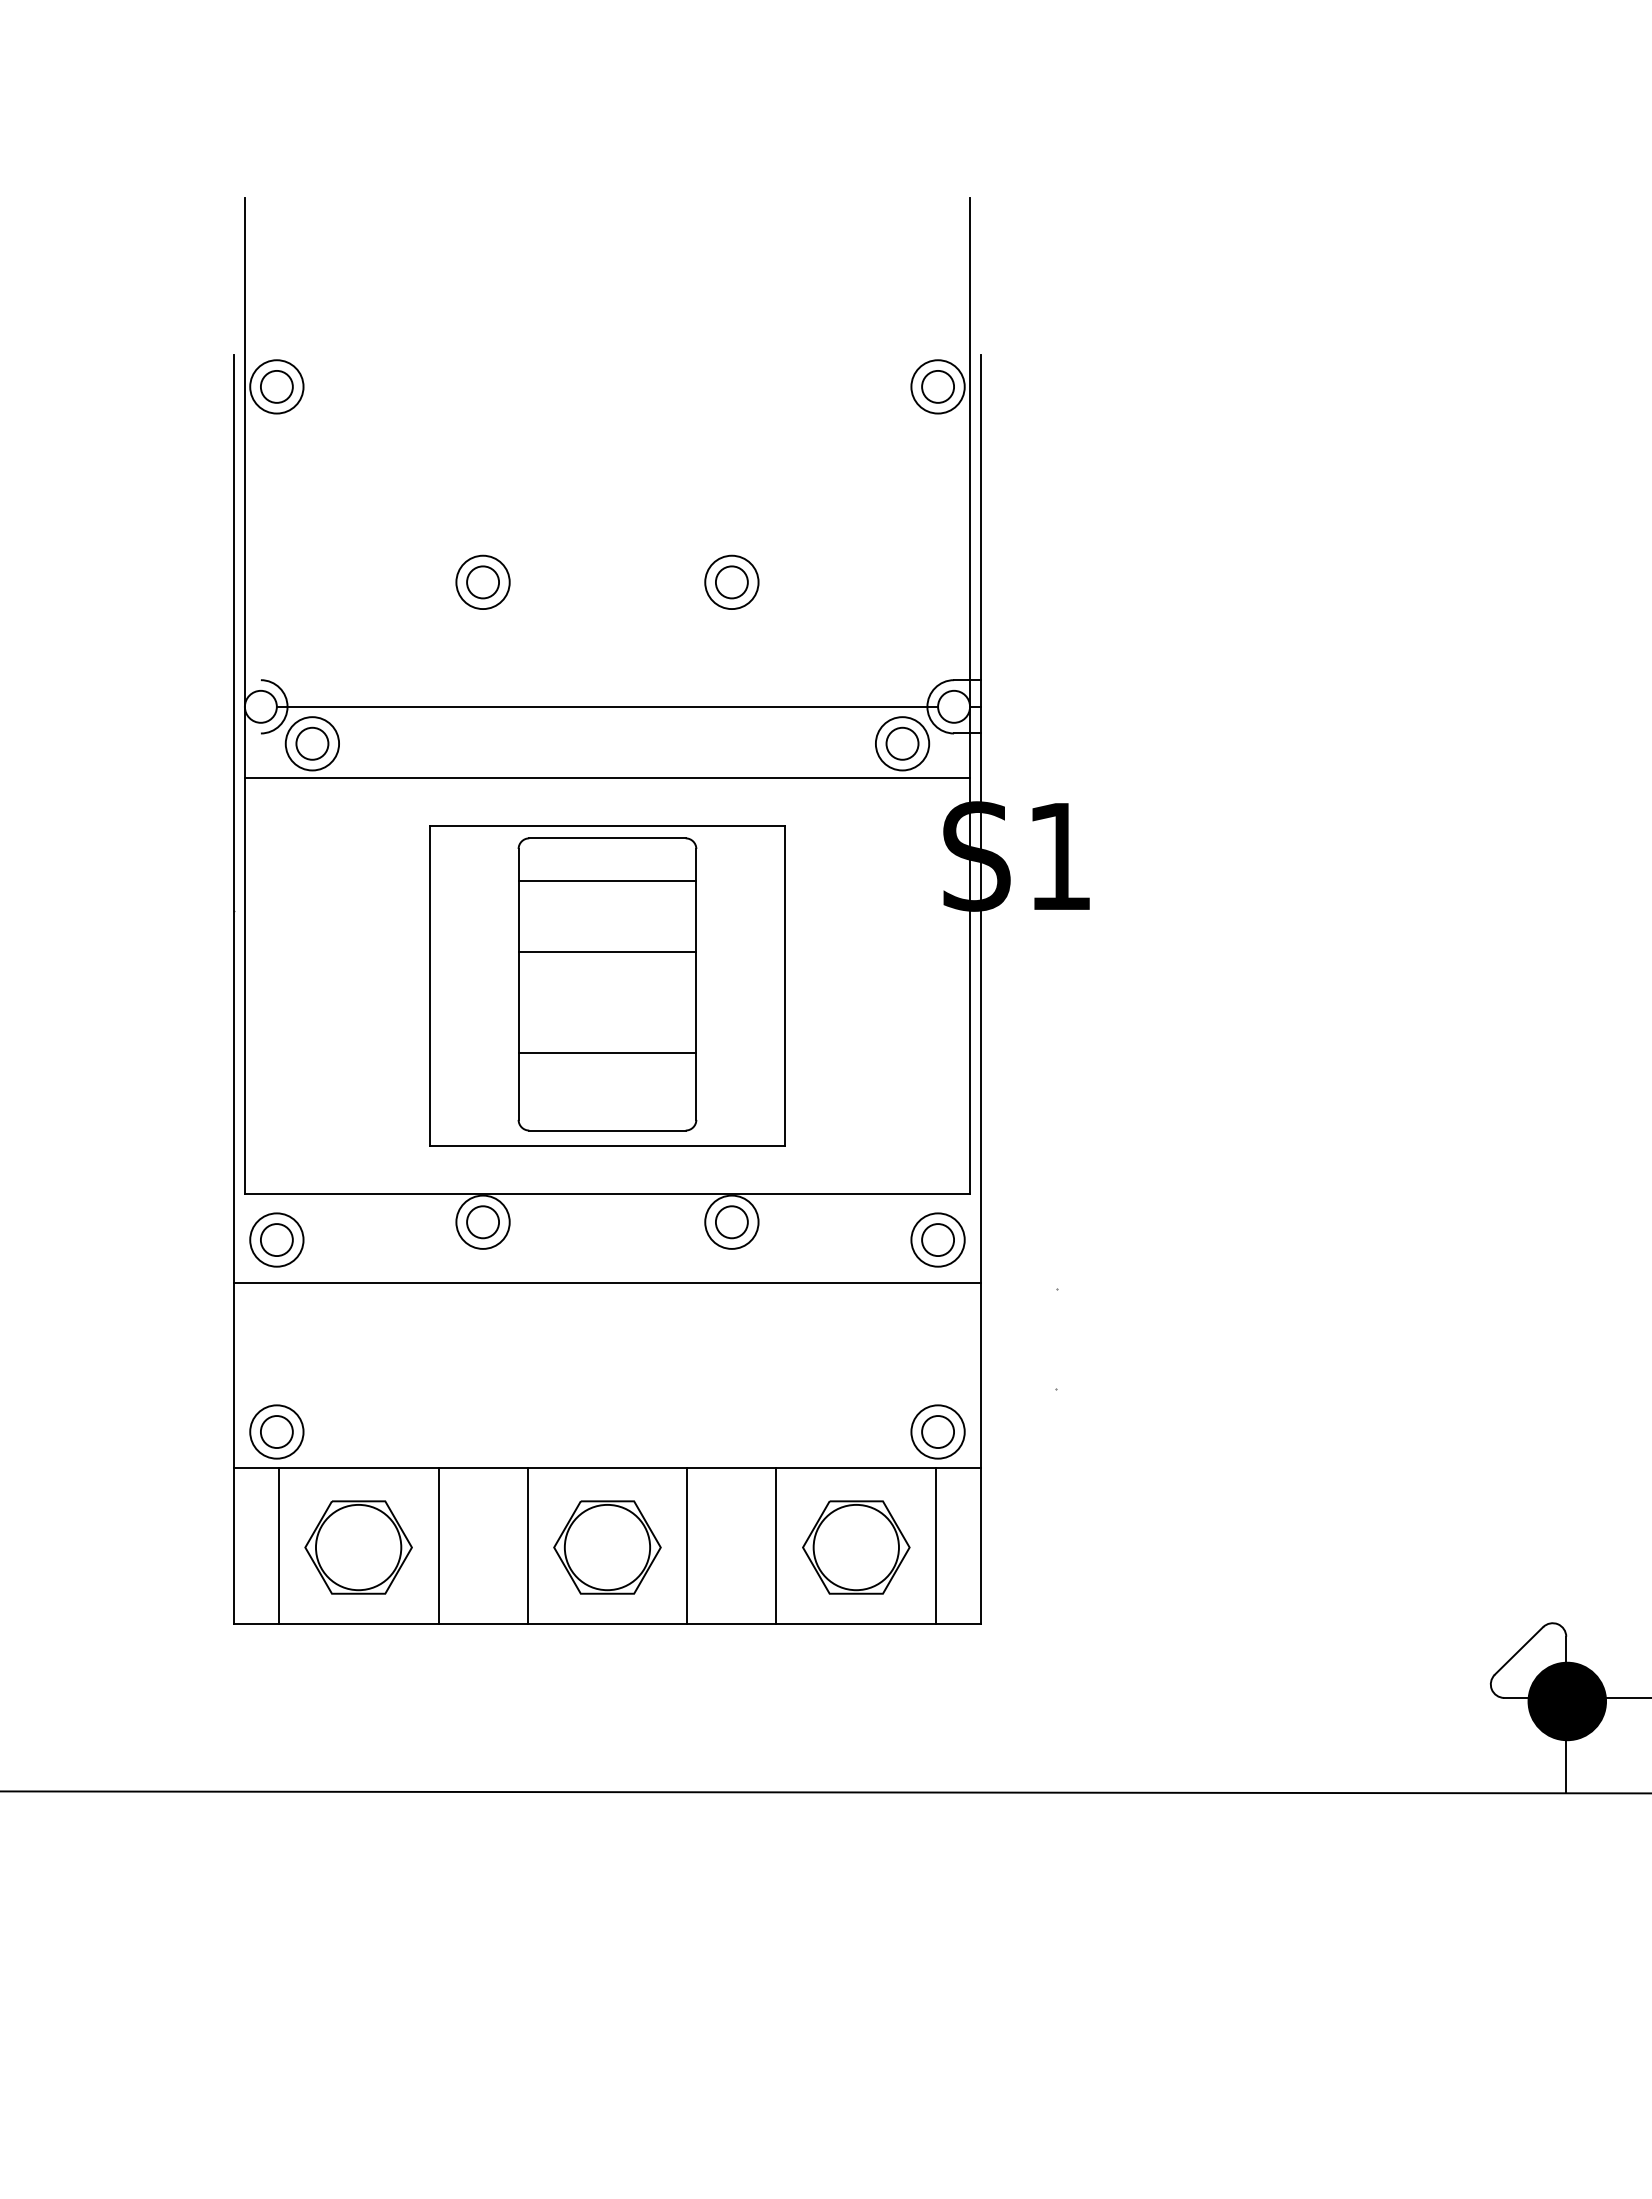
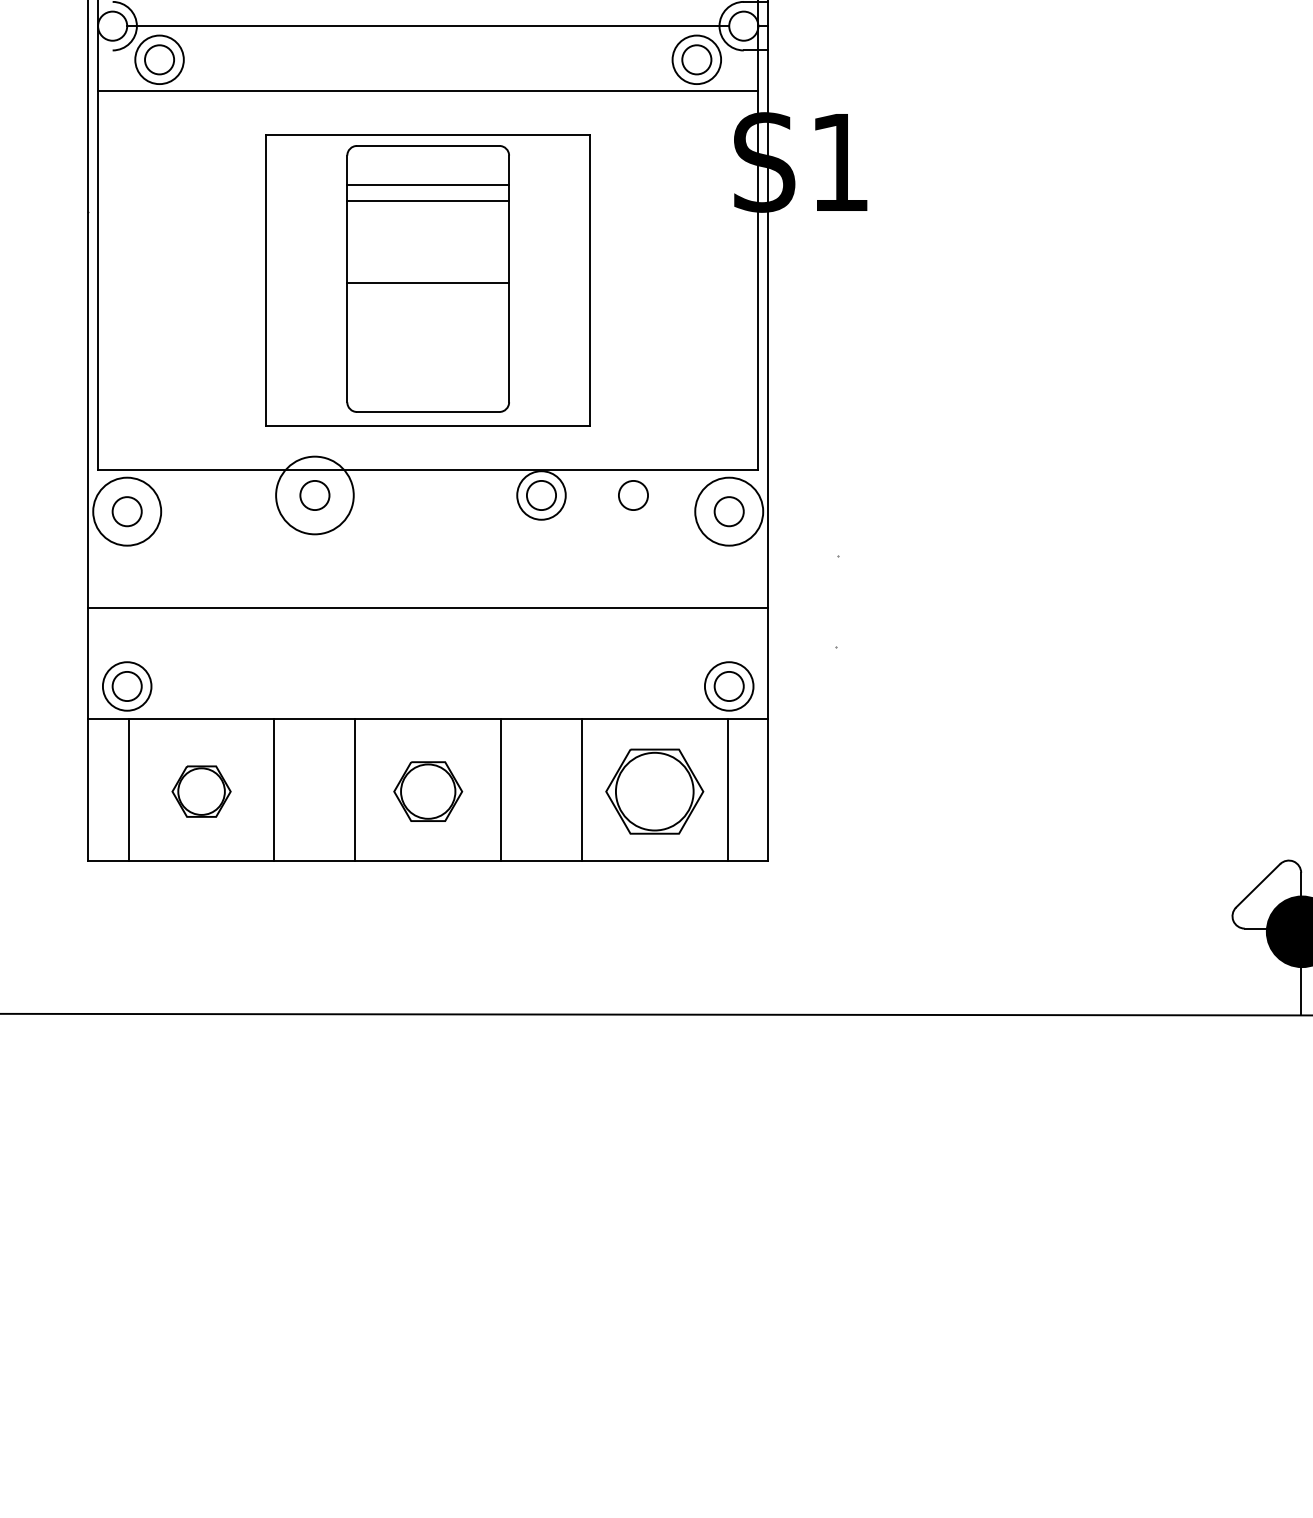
line: (607, 952) -> (428, 201), moved
line: (607, 1053) -> (428, 283), moved
circle: (482, 1221) -> (314, 494), size x1.6
circle: (832, 1222) -> (633, 495), added
circle: (276, 1239) -> (126, 511), size x1.4
circle: (937, 1239) -> (728, 511), size x1.4
line: (607, 1282) -> (428, 607), moved
part: (358, 1547) -> (201, 791), size x0.6
part: (607, 1547) -> (428, 791), size x0.7

